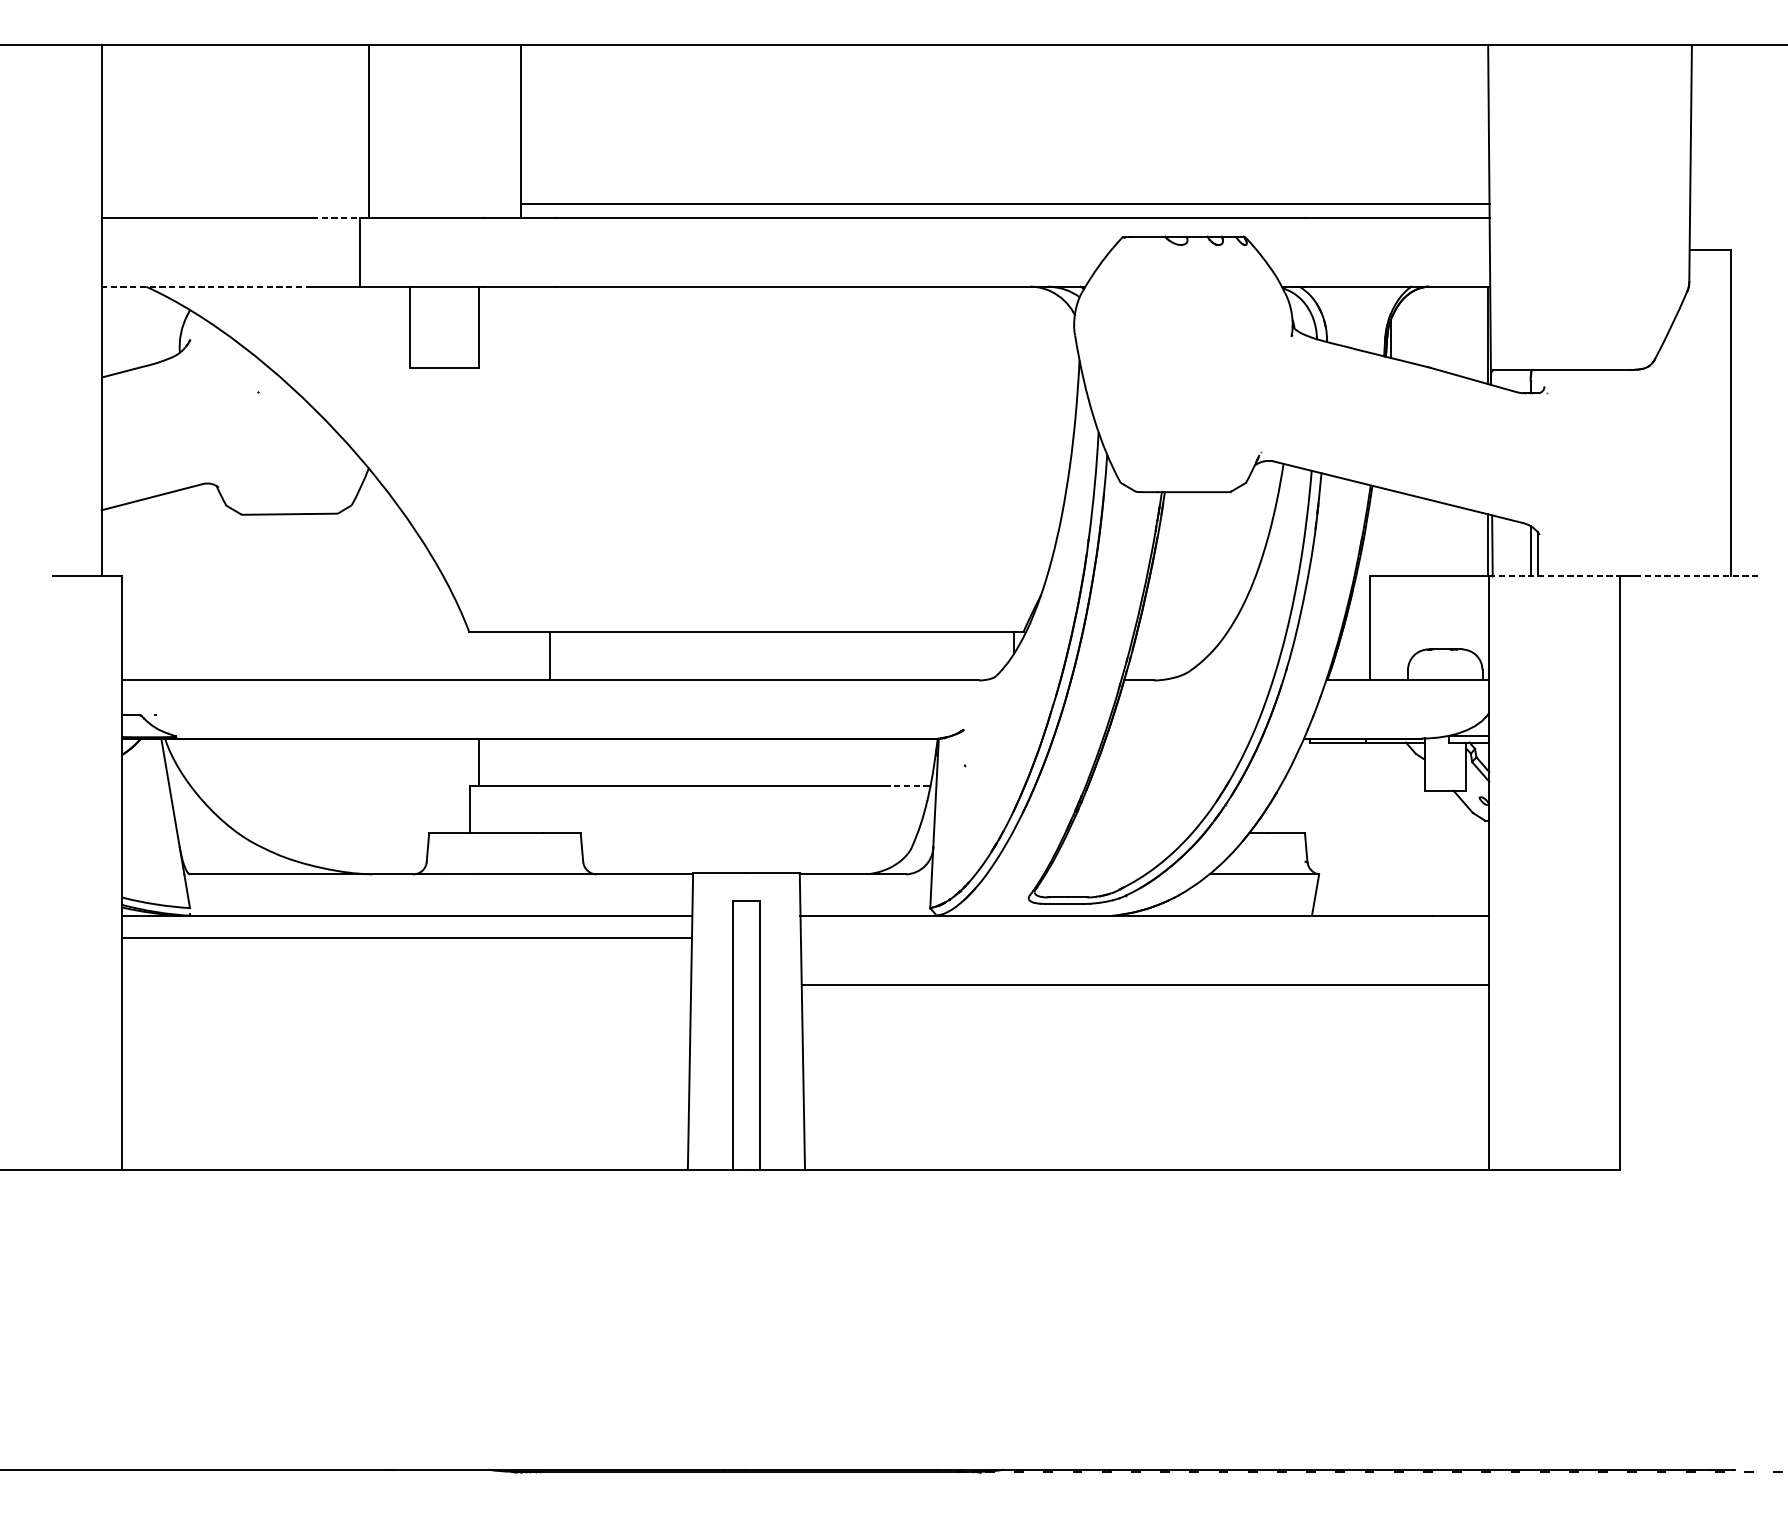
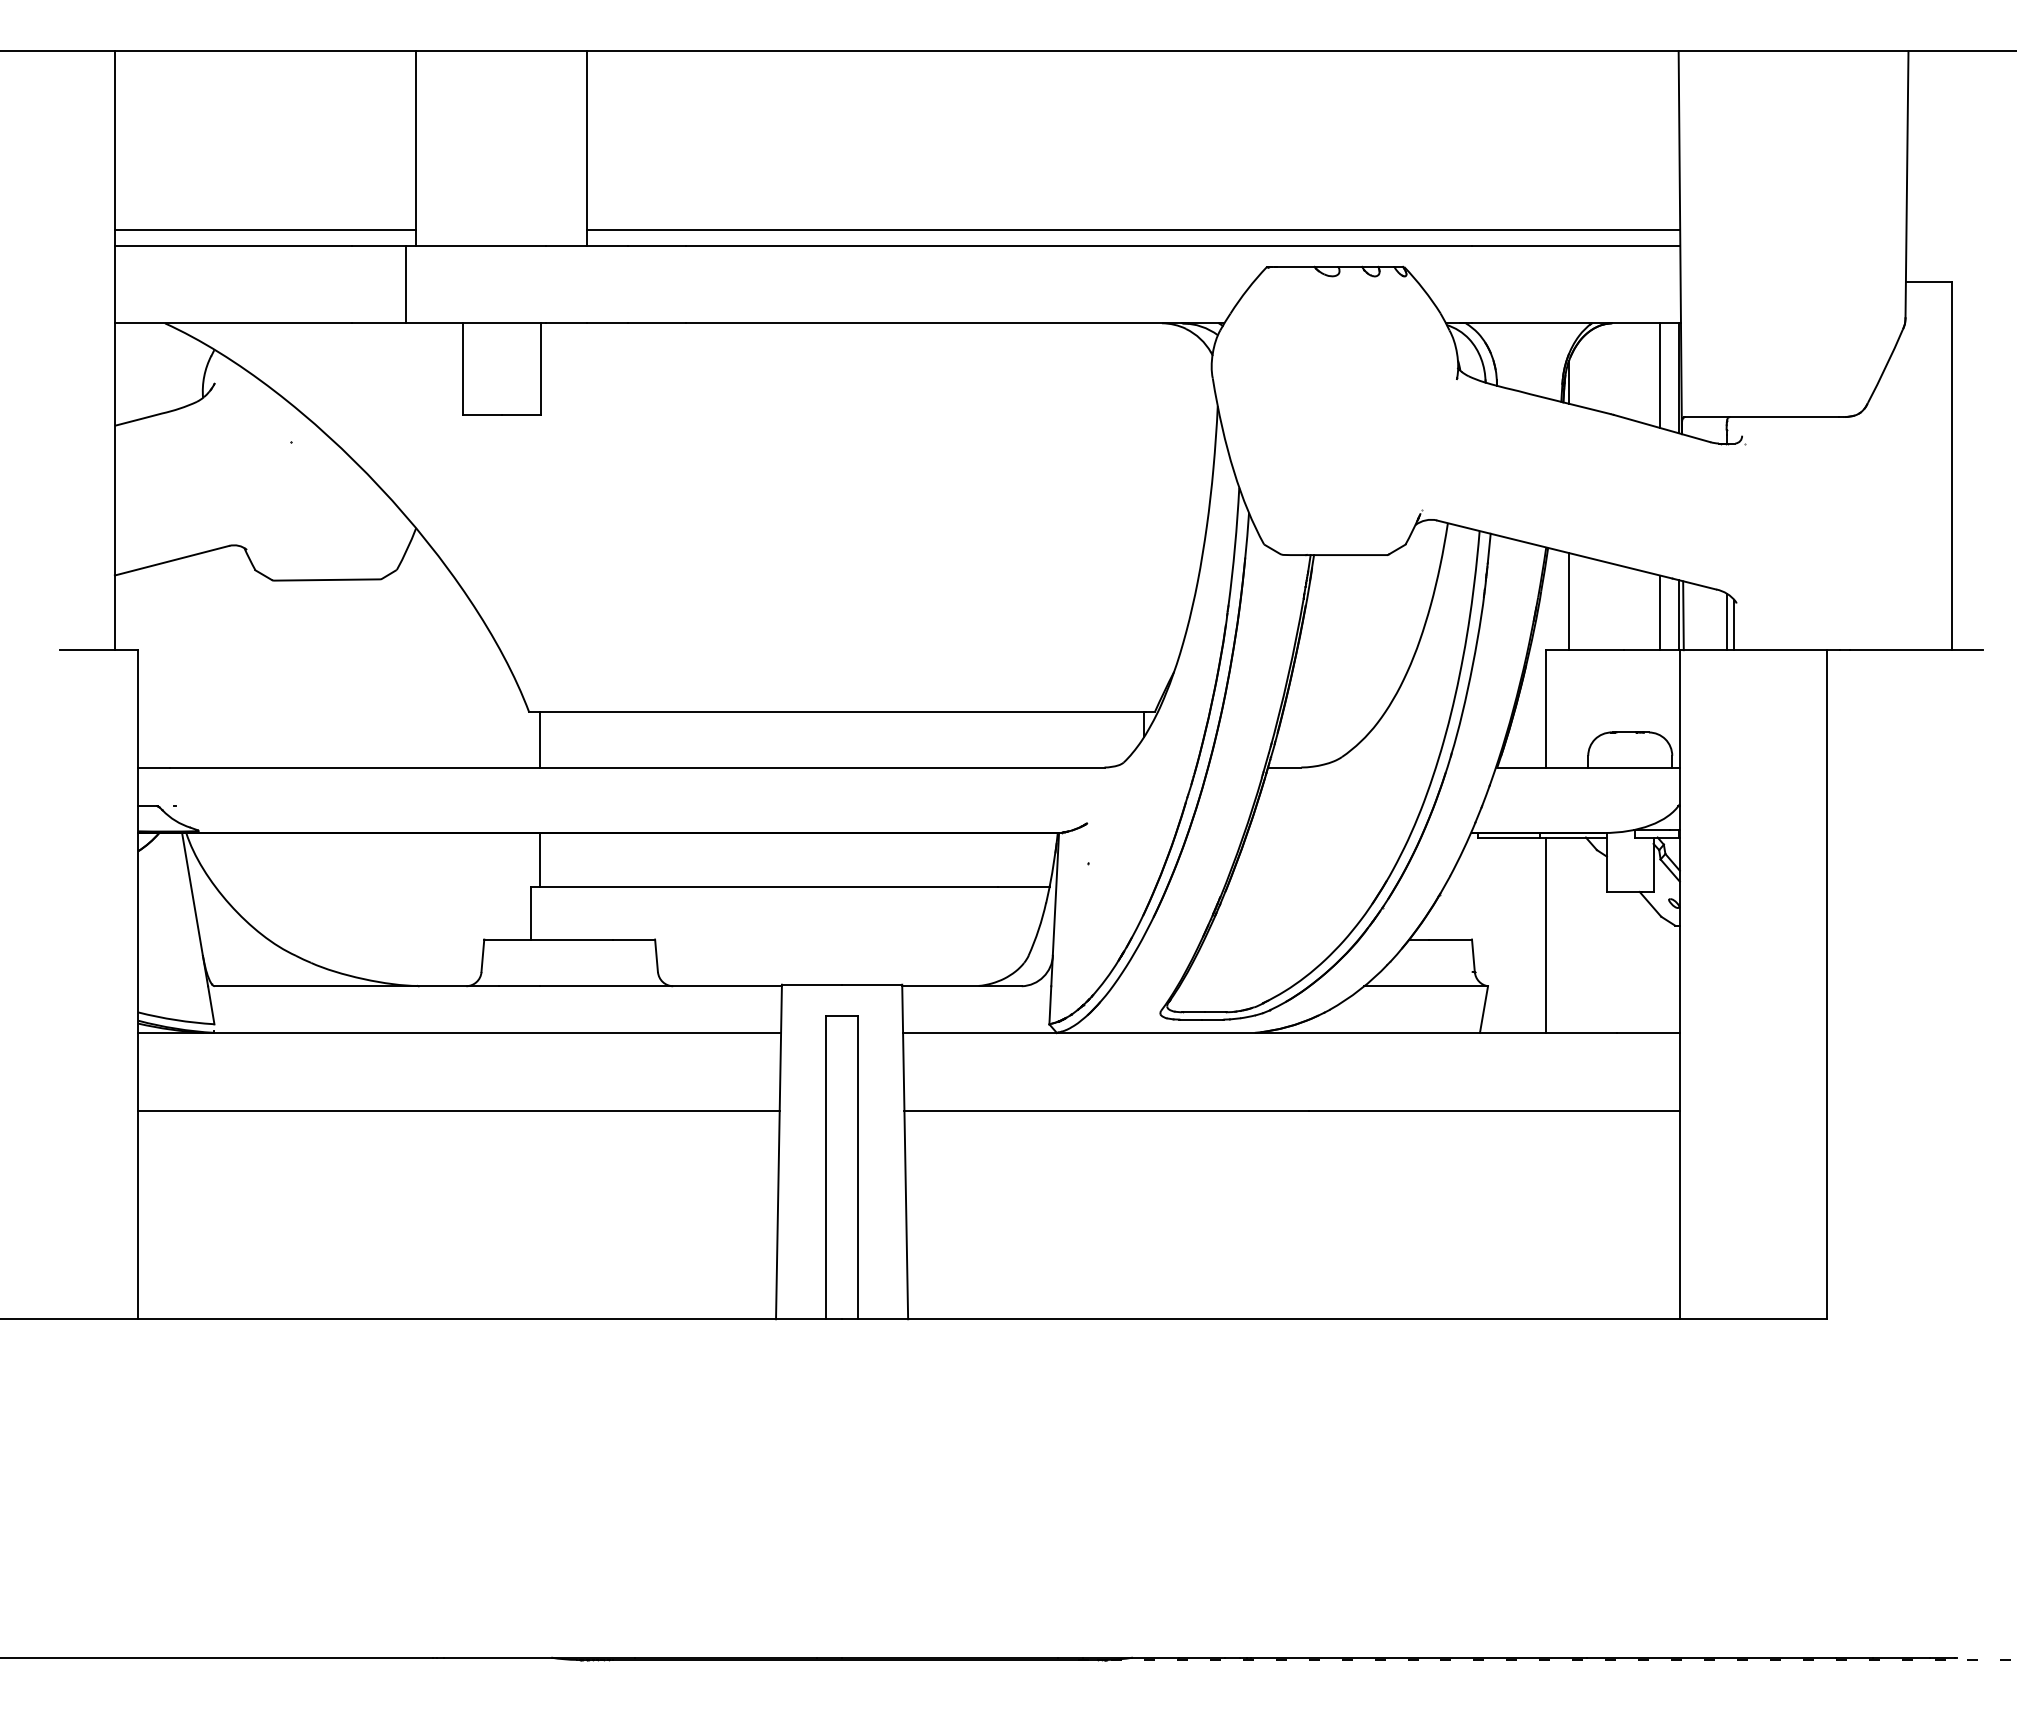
line: (235, 204) -> (265, 230), added
line: (336, 217) -> (379, 245), dashed -> solid
line: (205, 286) -> (232, 323), dashed -> solid
line: (1471, 332) -> (1659, 375), added
line: (1391, 533) -> (1569, 601), added
line: (1471, 543) -> (1659, 612), added
line: (1554, 576) -> (1753, 650), dashed -> solid
line: (1699, 576) -> (1916, 650), dashed -> solid
line: (549, 655) -> (540, 739), moved
line: (907, 785) -> (1023, 886), dashed -> solid
line: (1370, 828) -> (1545, 934), added
line: (406, 937) -> (458, 1110), moved

